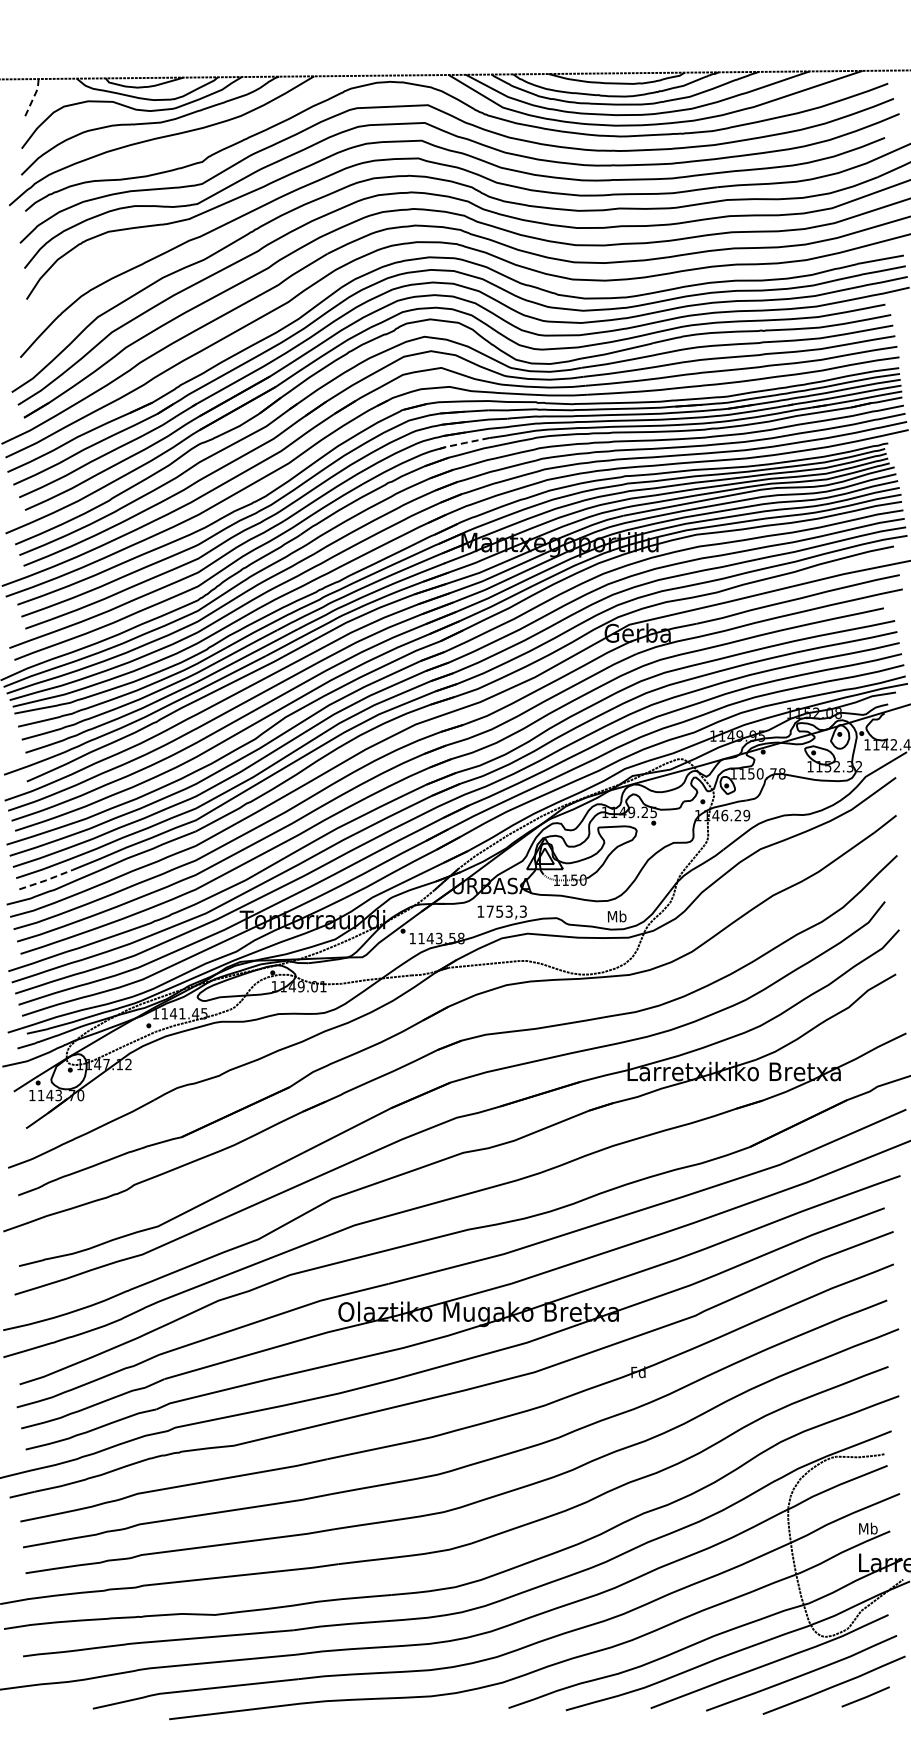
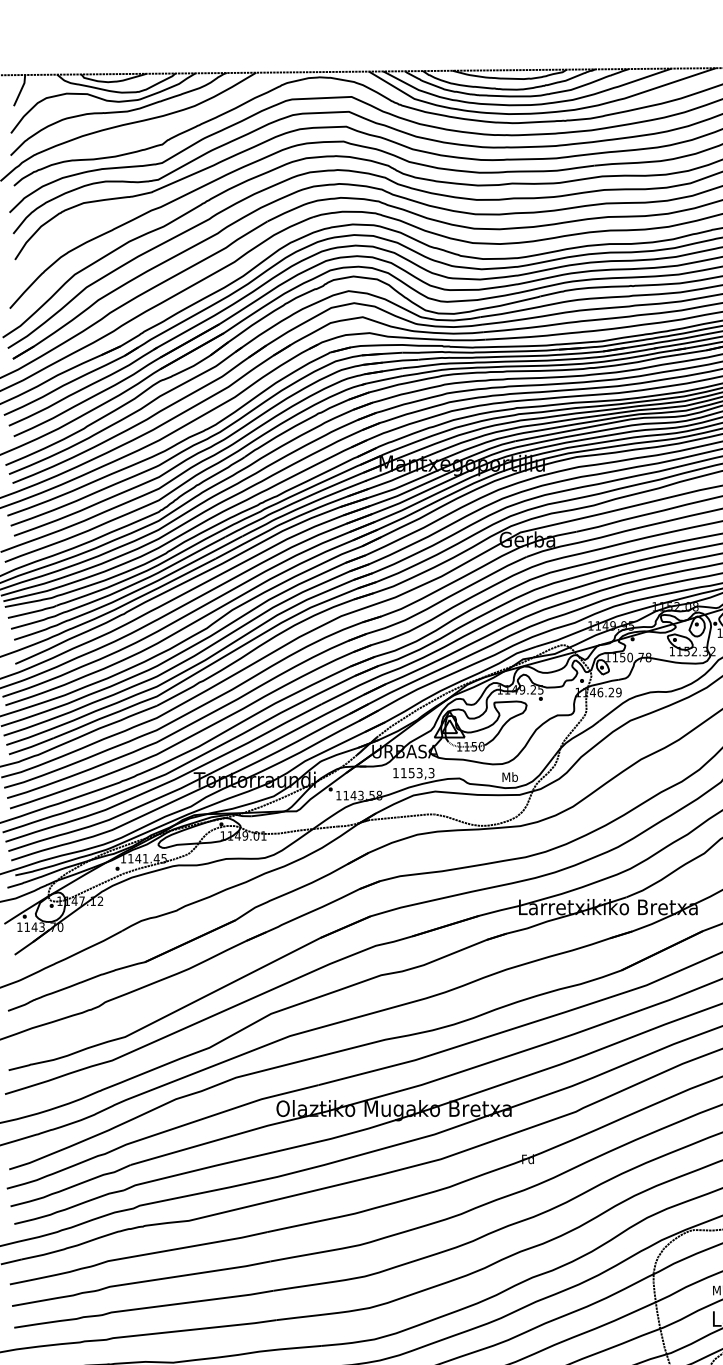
line: (33, 97) -> (20, 90), dashed -> solid
line: (463, 443) -> (381, 380), dashed -> solid
line: (45, 880) -> (30, 746), dashed -> solid
text: (489, 911) -> (403, 772), 1753,3 -> 1153,3

